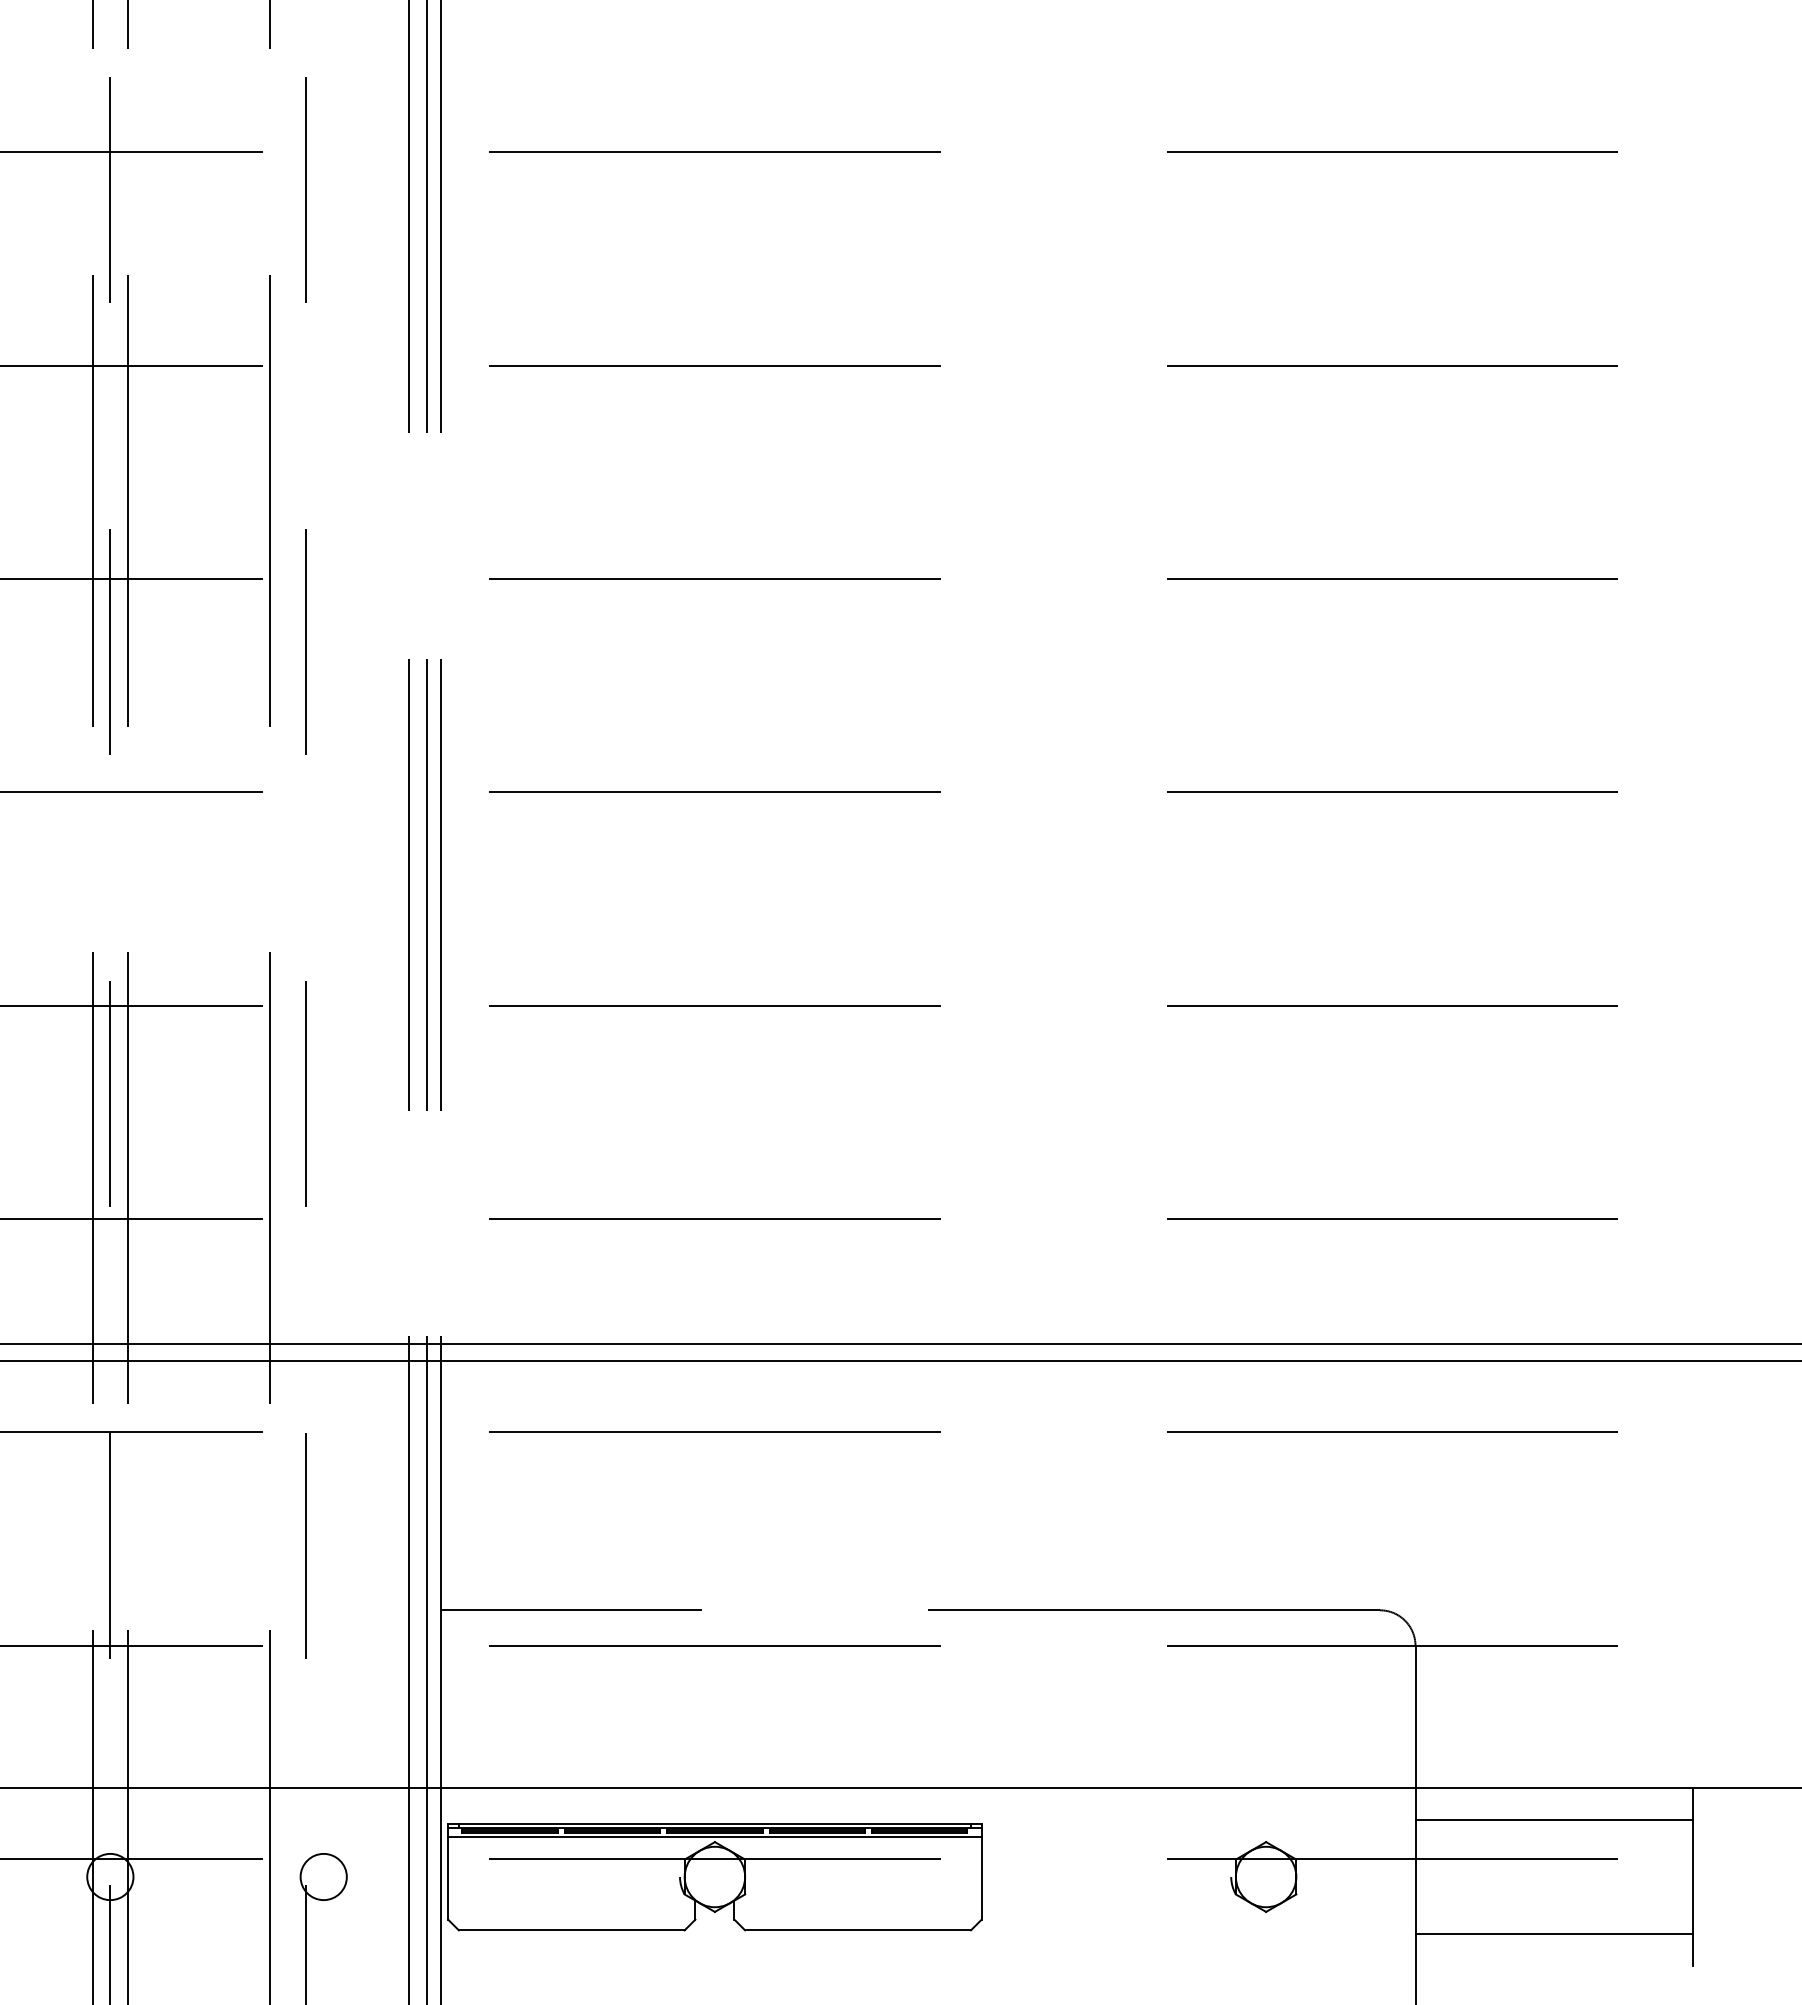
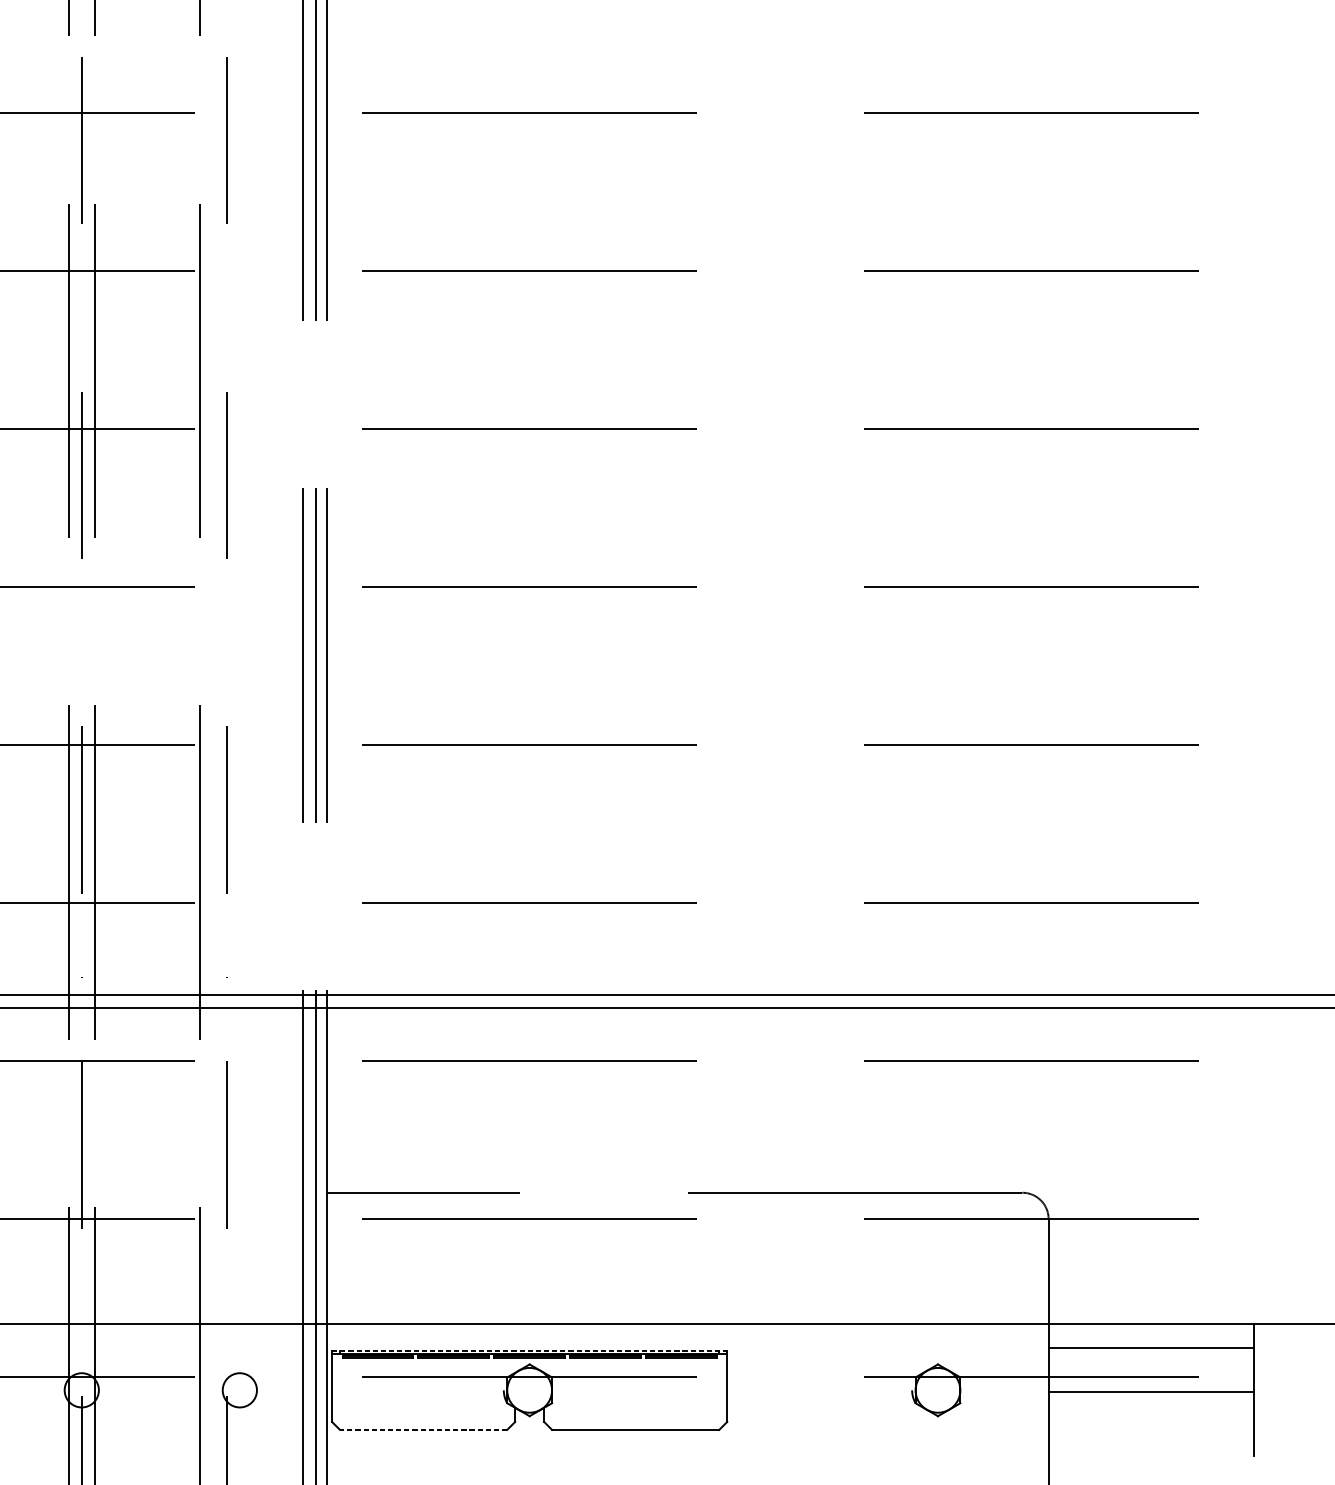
line: (714, 1823) -> (529, 1350), solid -> dashed
line: (714, 1836) -> (529, 1360), removed
line: (571, 1930) -> (423, 1429), solid -> dashed
line: (1553, 1934) -> (1150, 1392), moved

